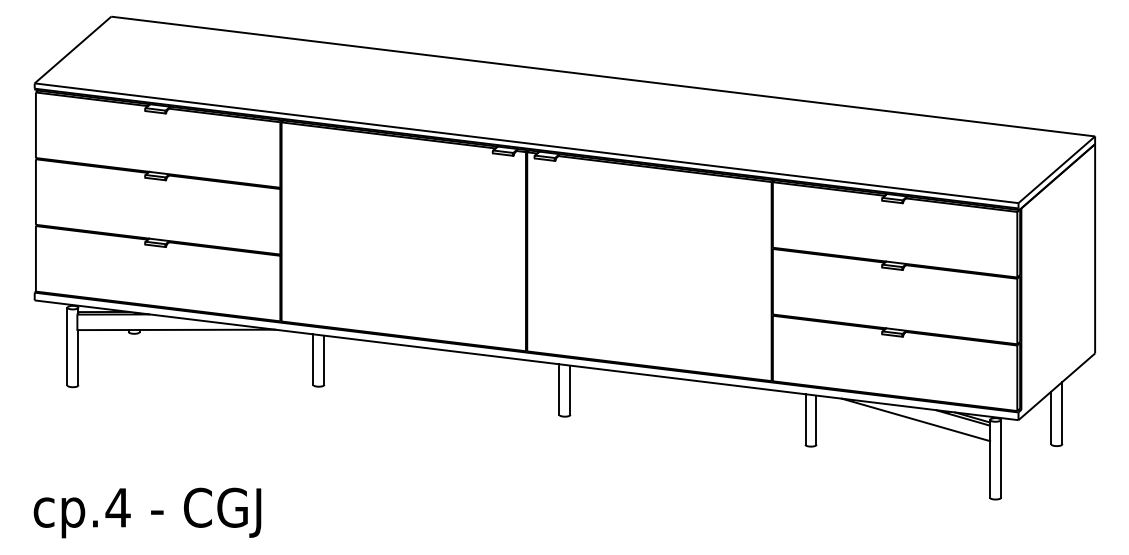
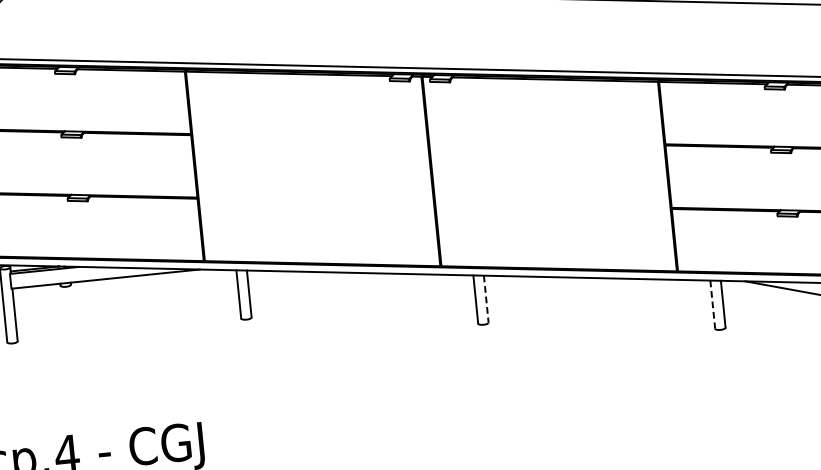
line: (570, 390) -> (486, 299), solid -> dashed
line: (805, 420) -> (712, 305), solid -> dashed

